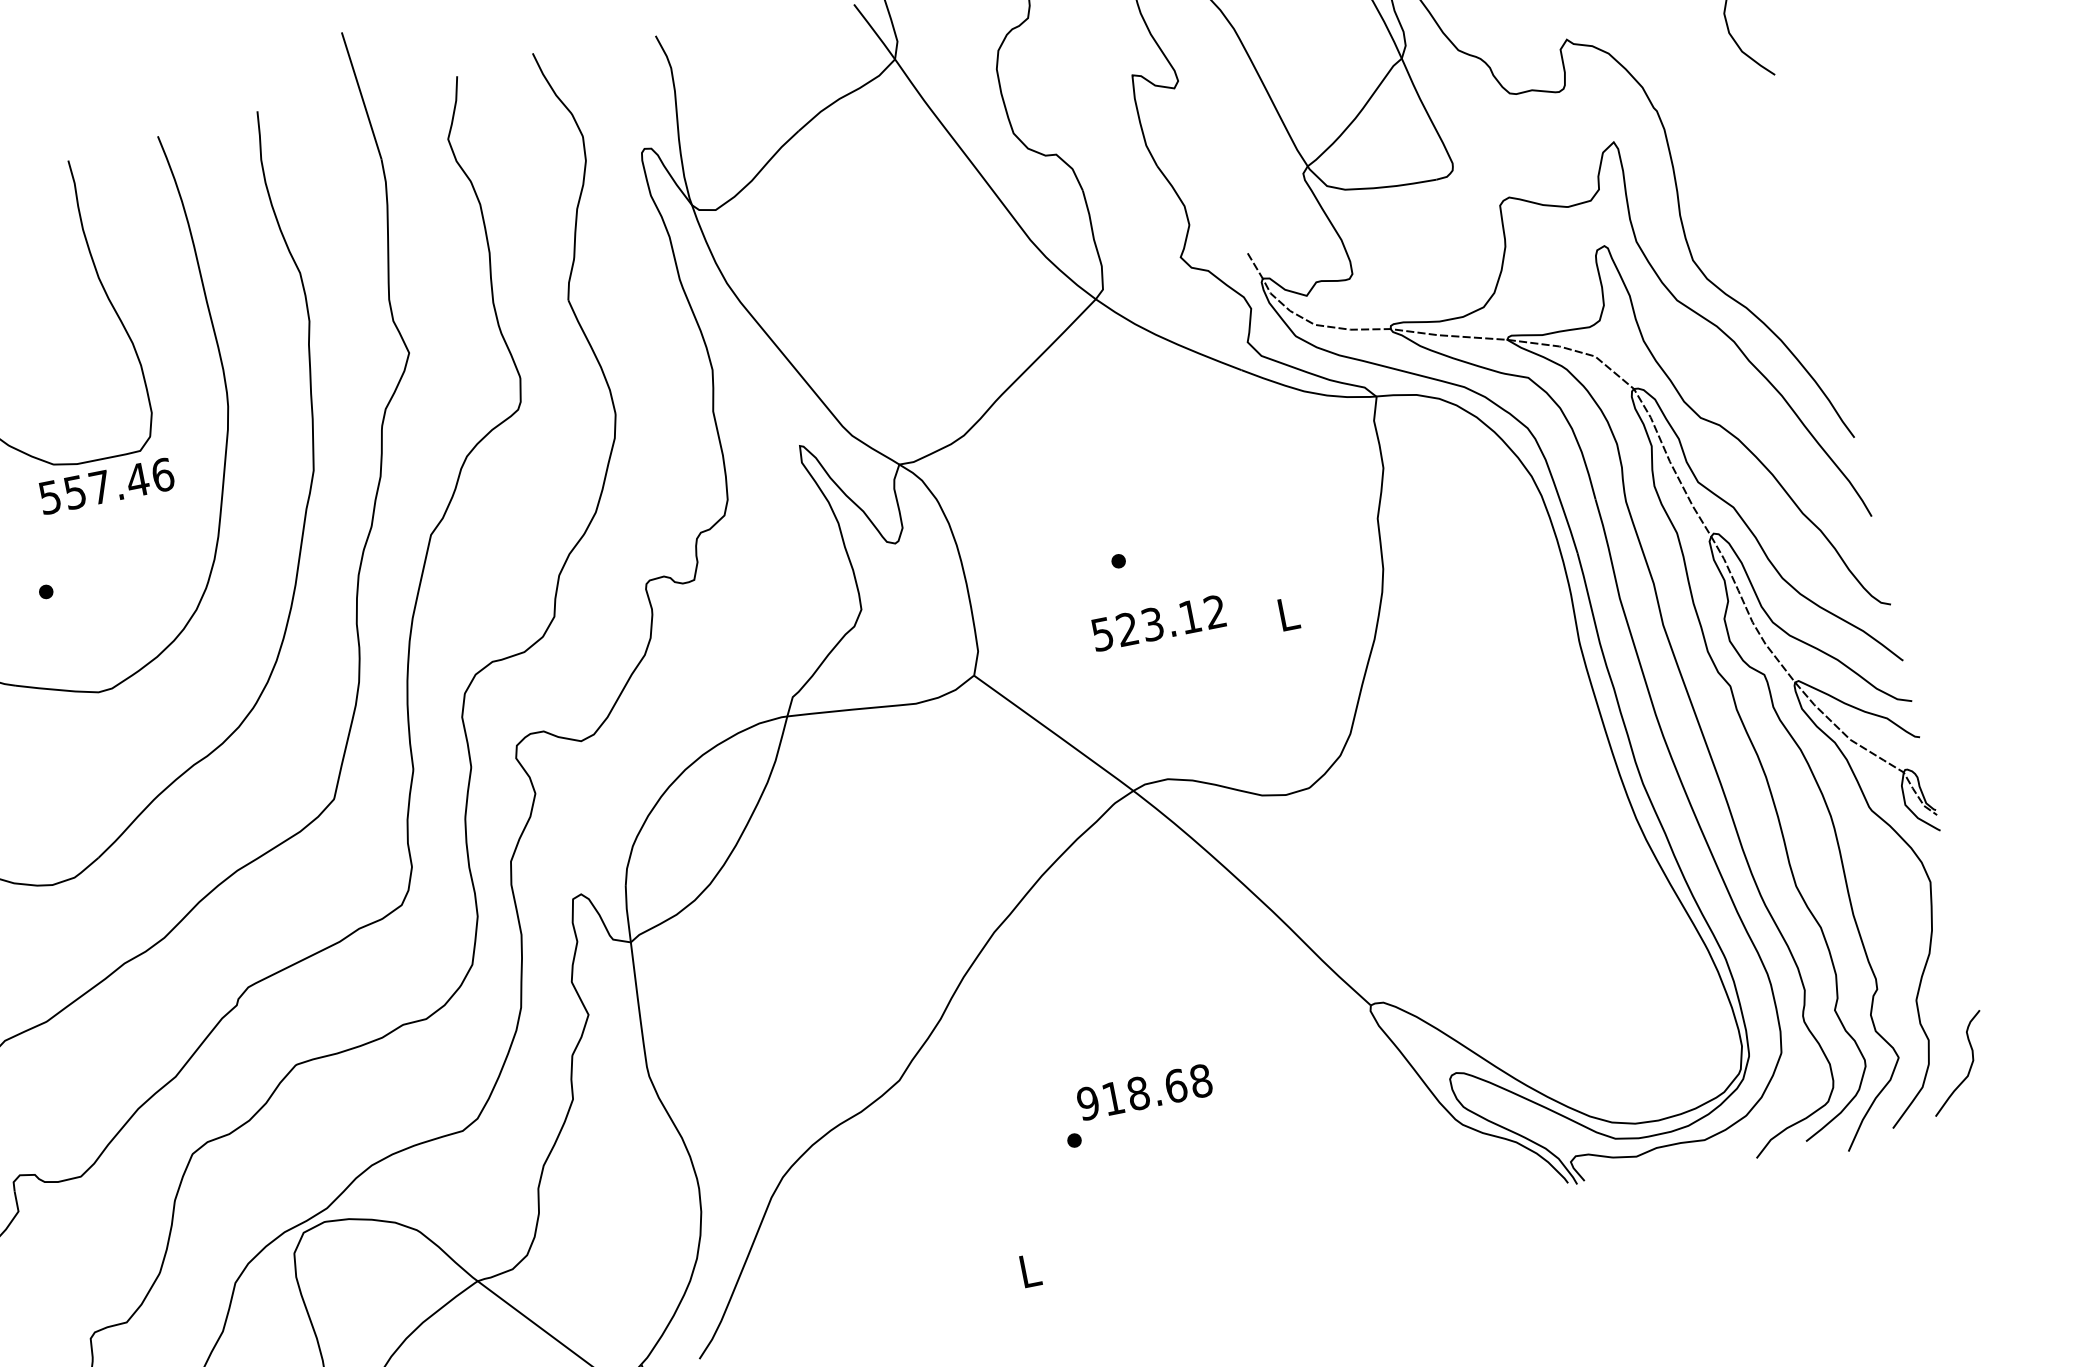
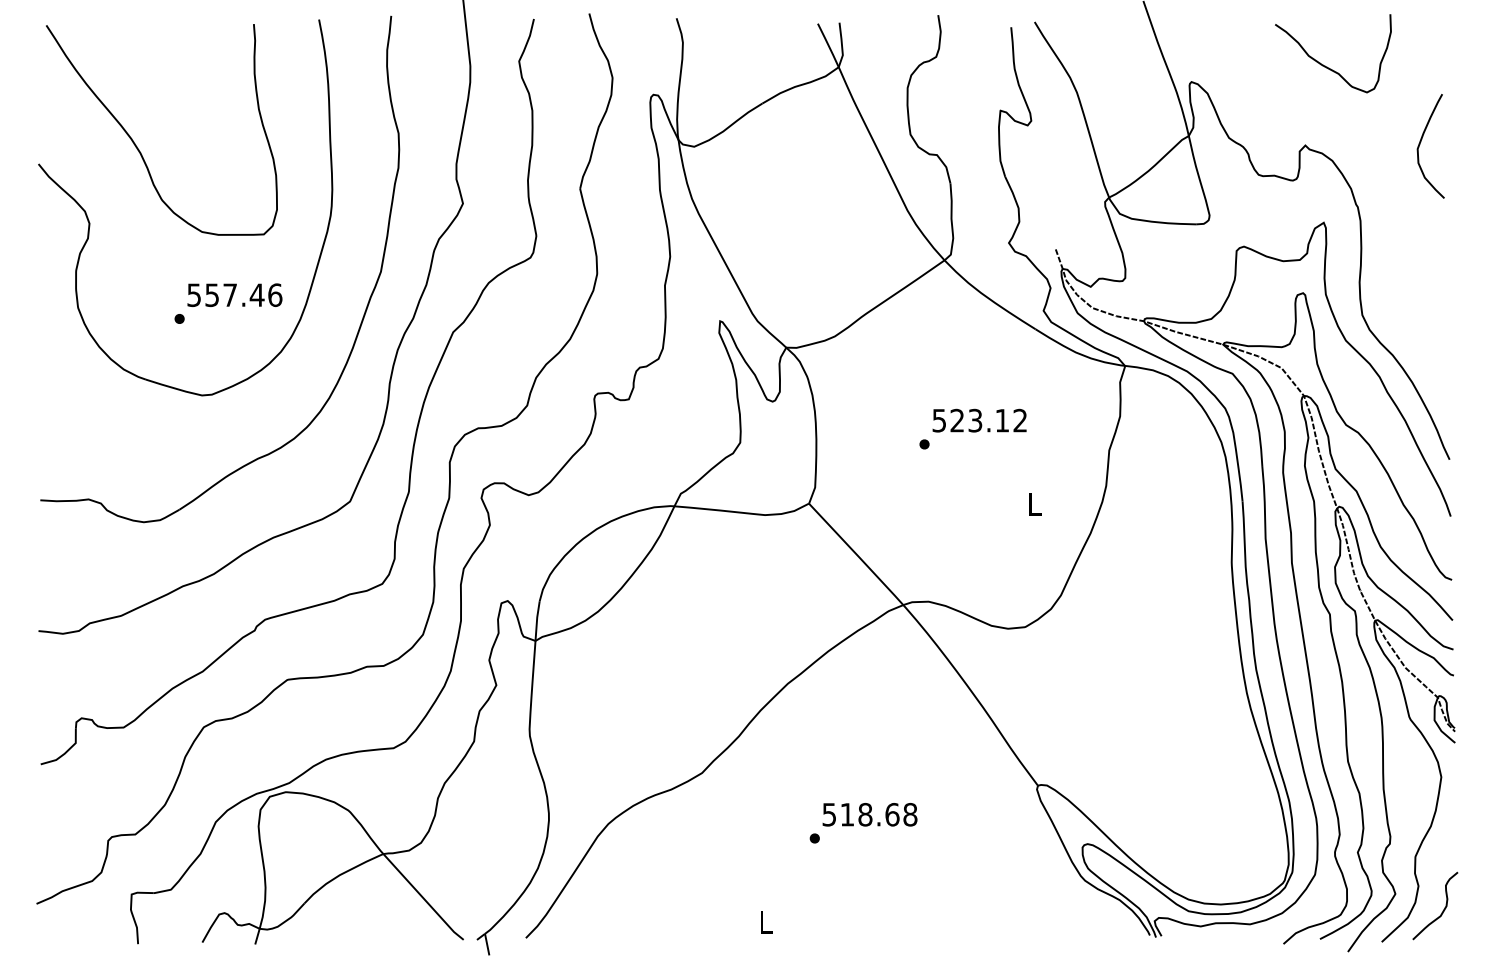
text: (105, 485) -> (234, 294), moved
text: (1158, 622) -> (979, 420), moved
text: (1088, 1103) -> (829, 814), 918.68 -> 518.68

